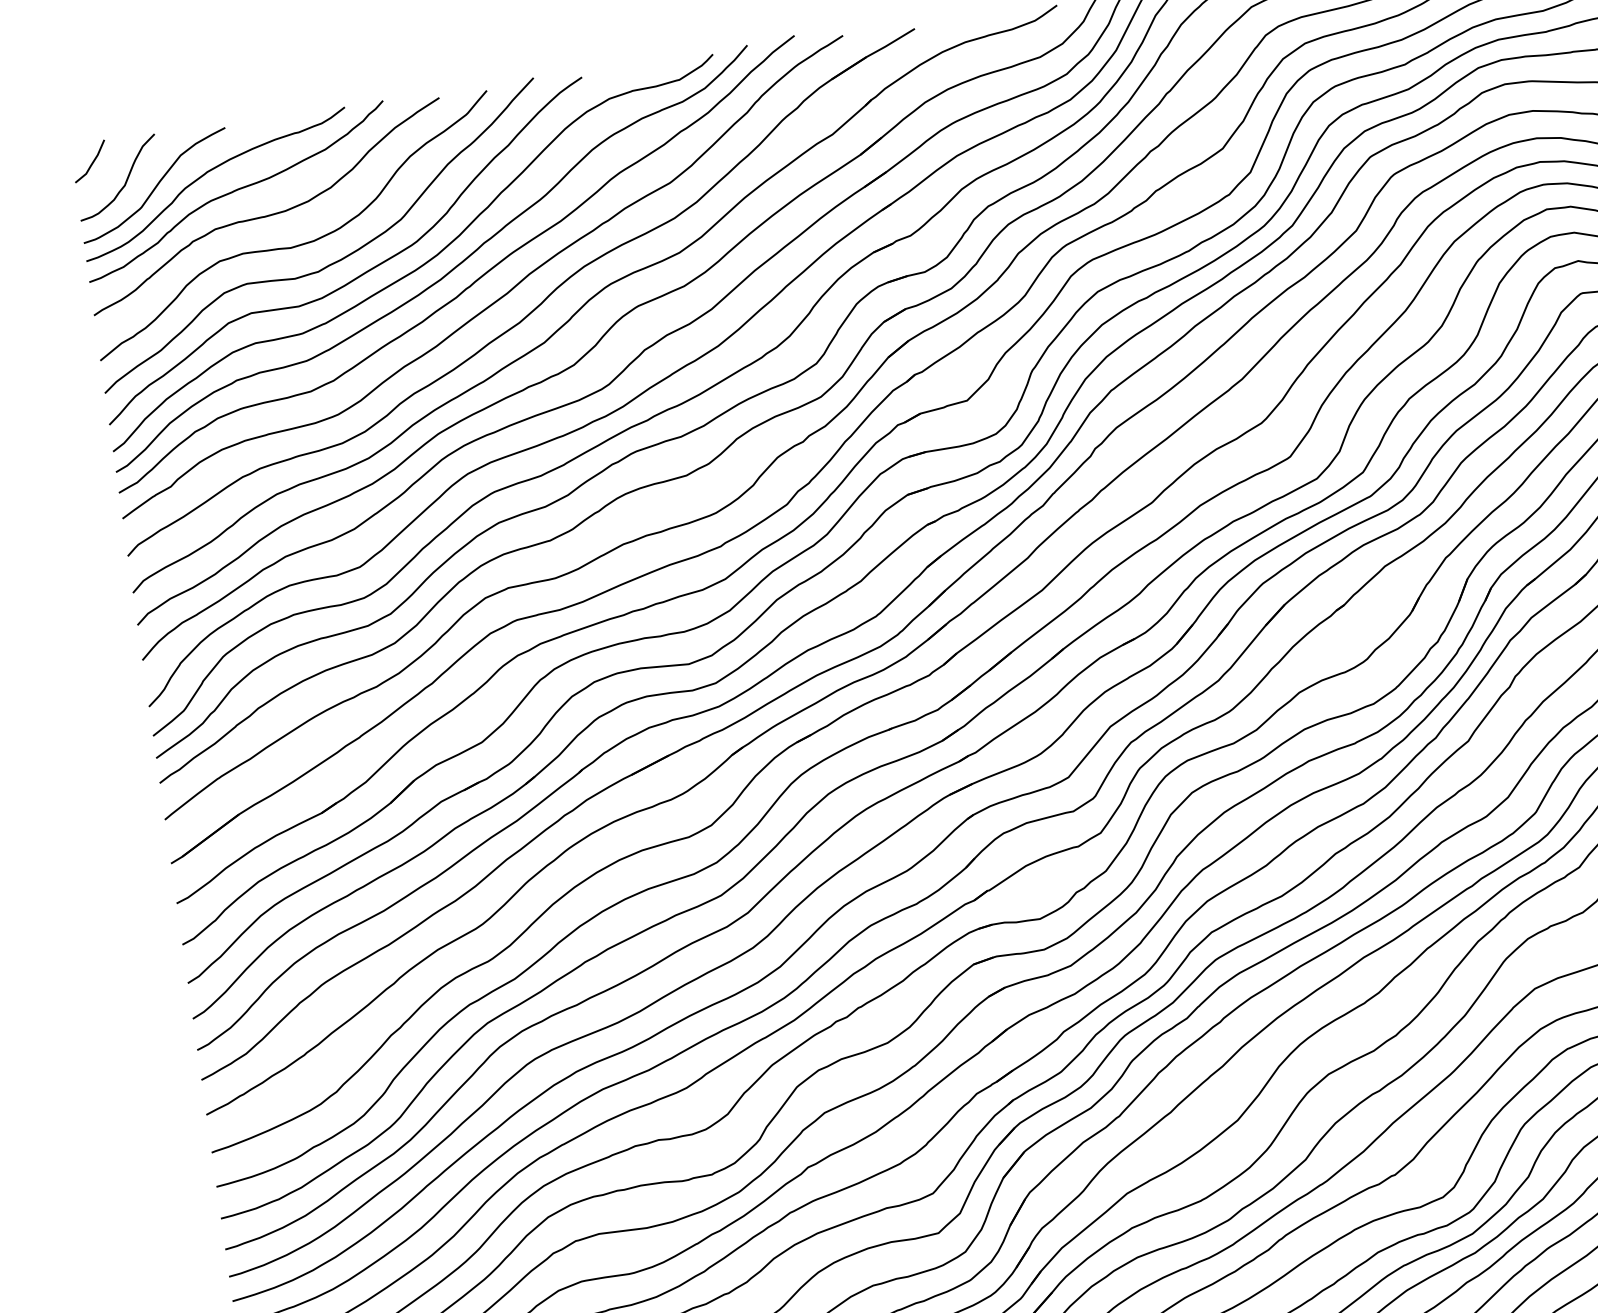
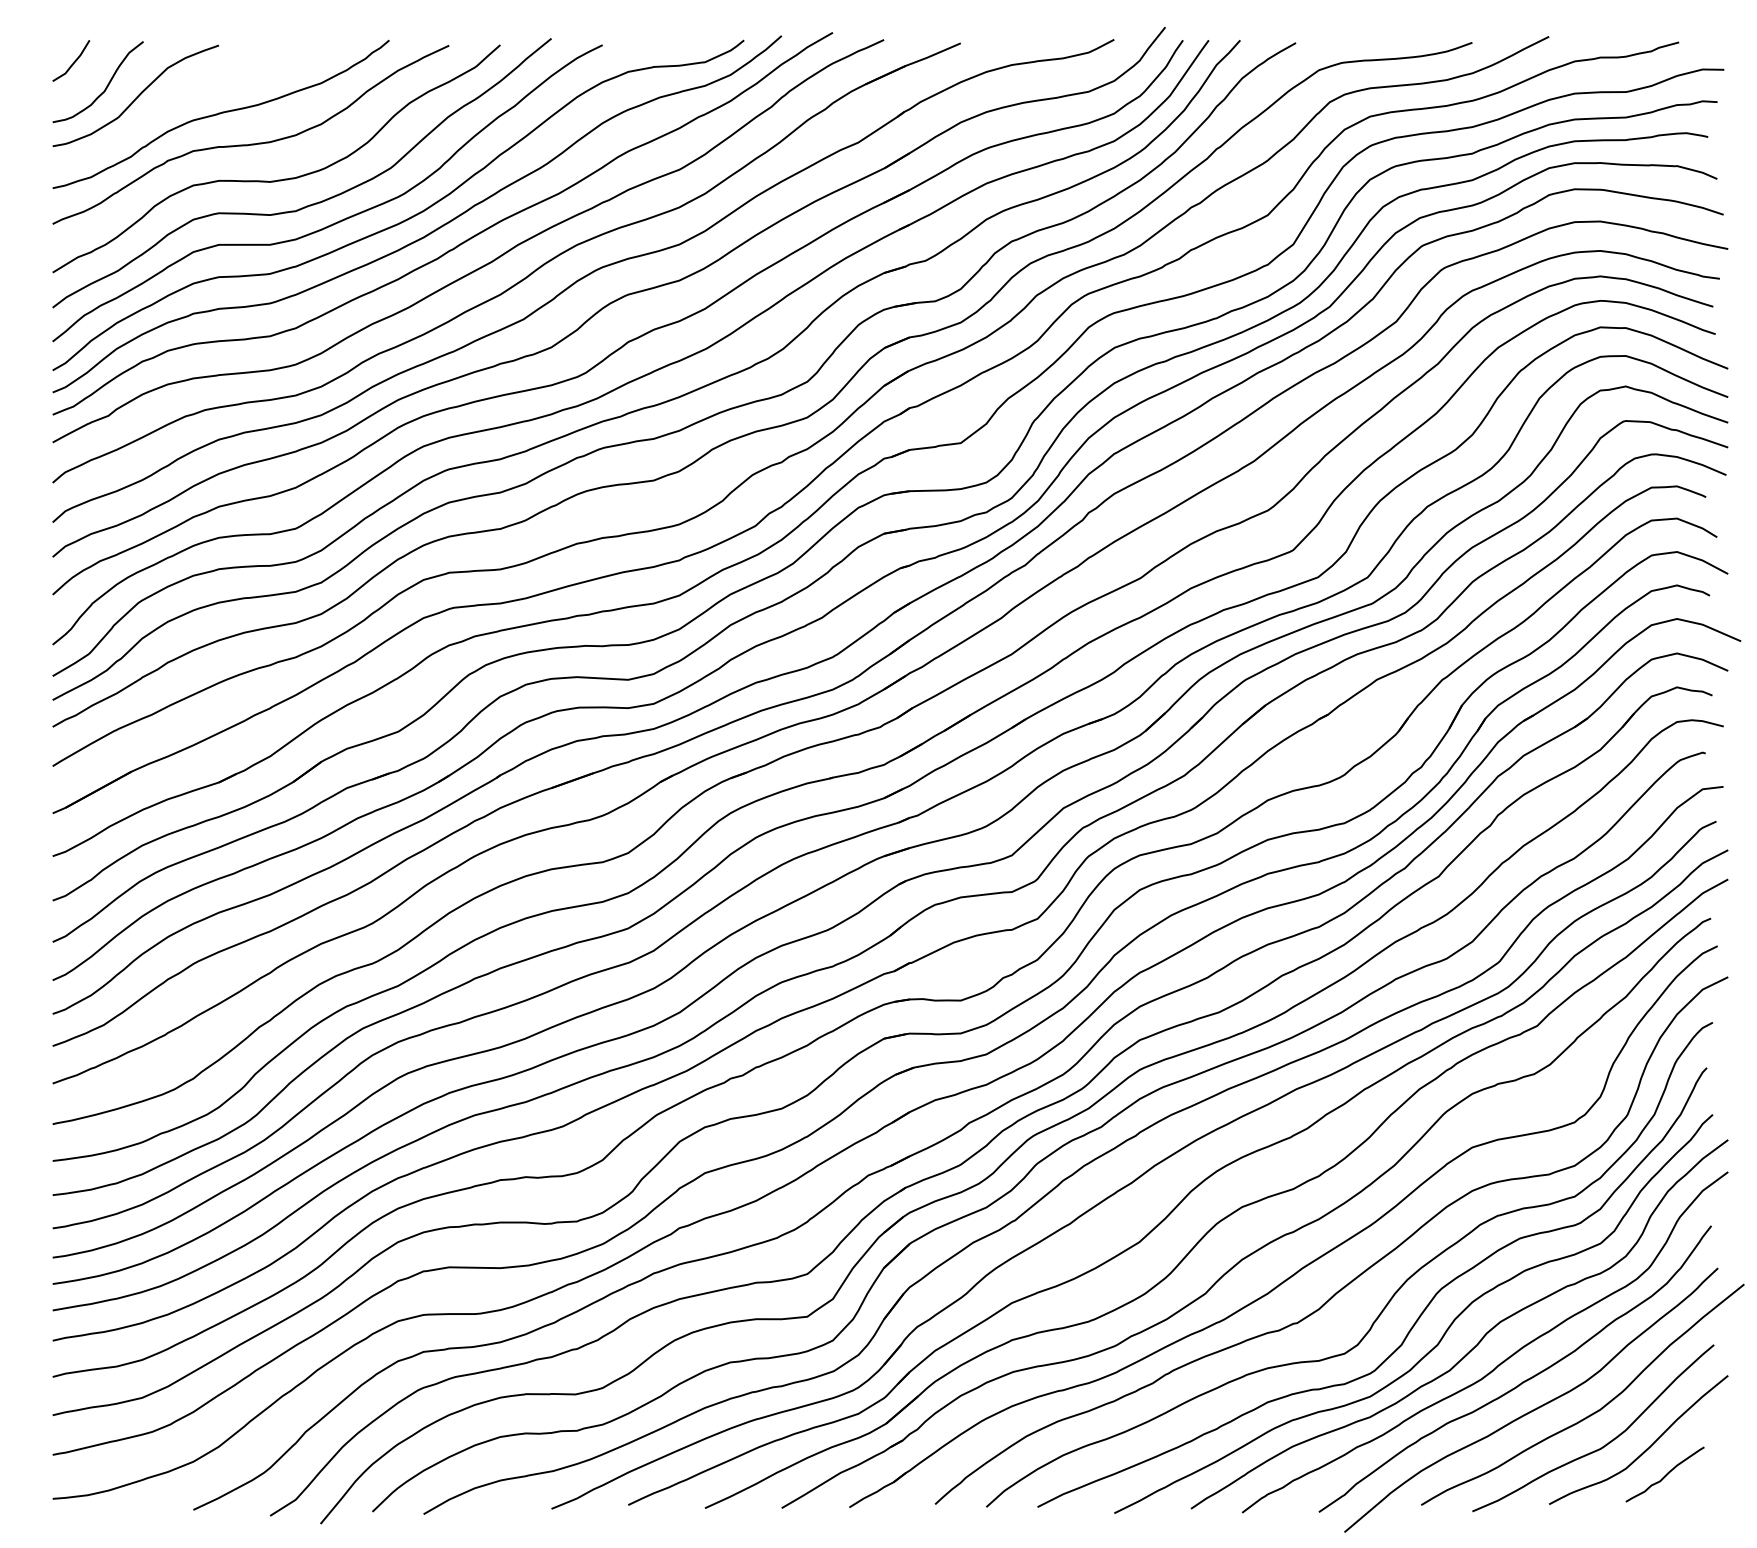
curve: (208, 172) -> (194, 90), removed

